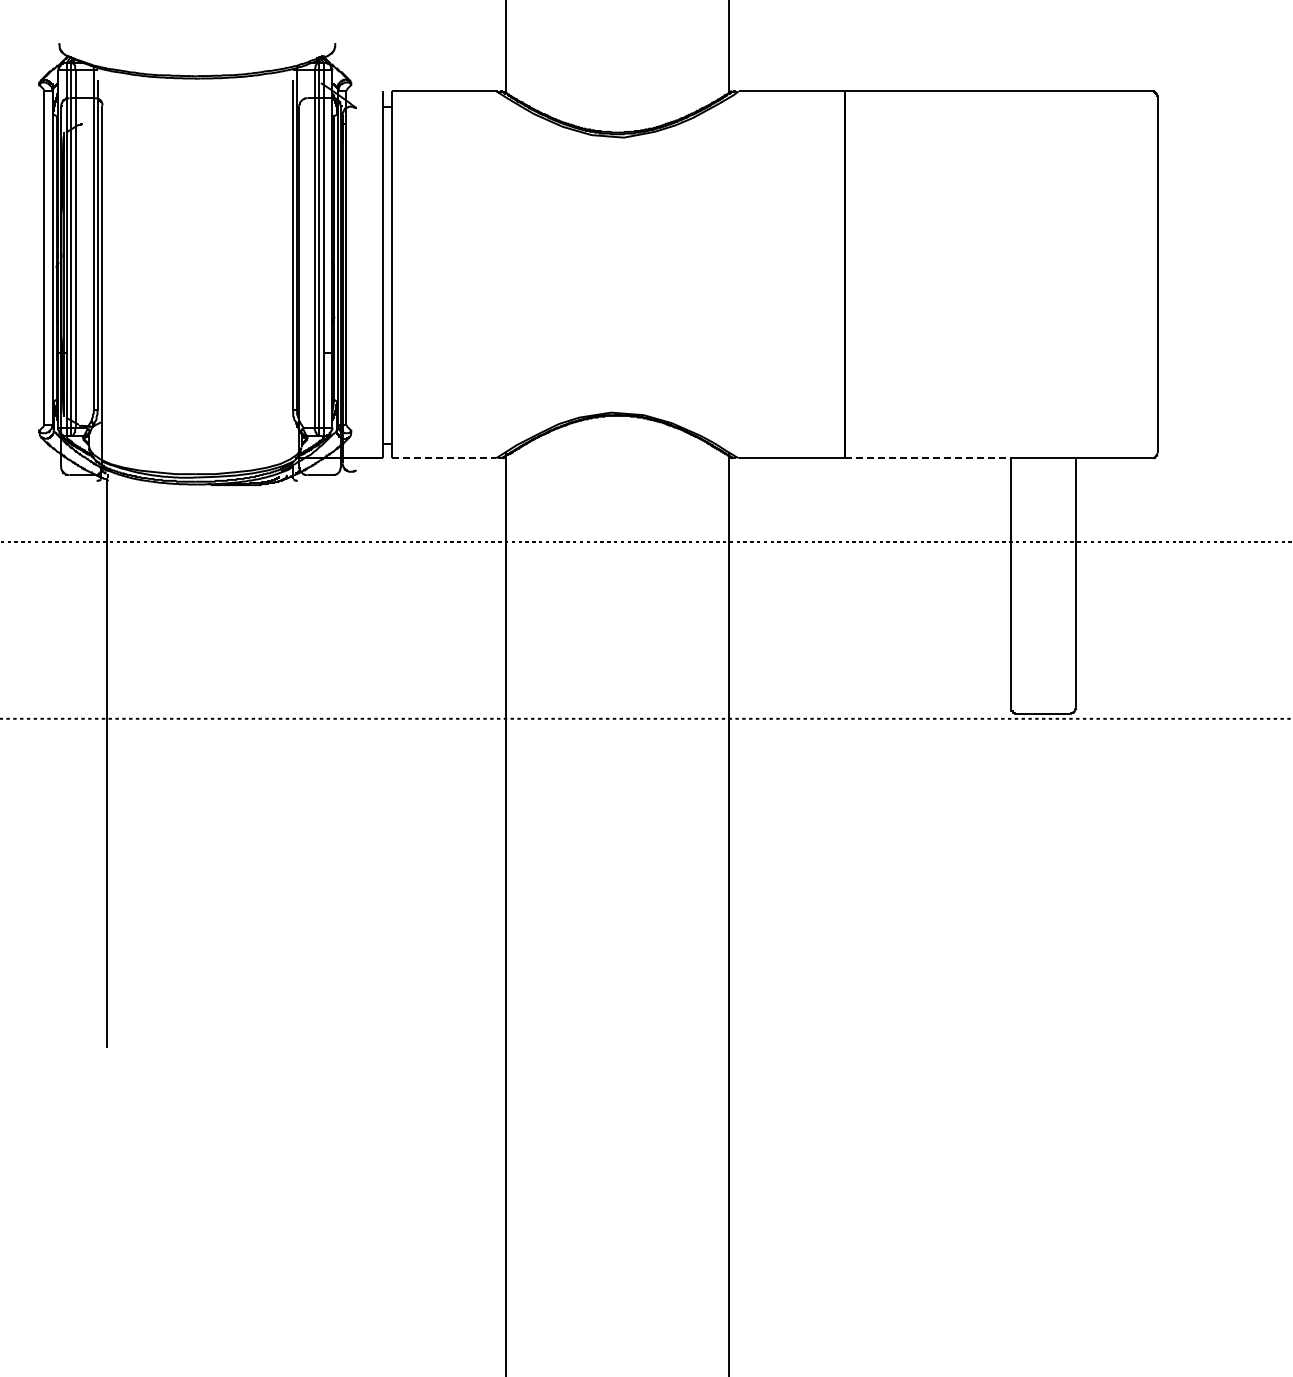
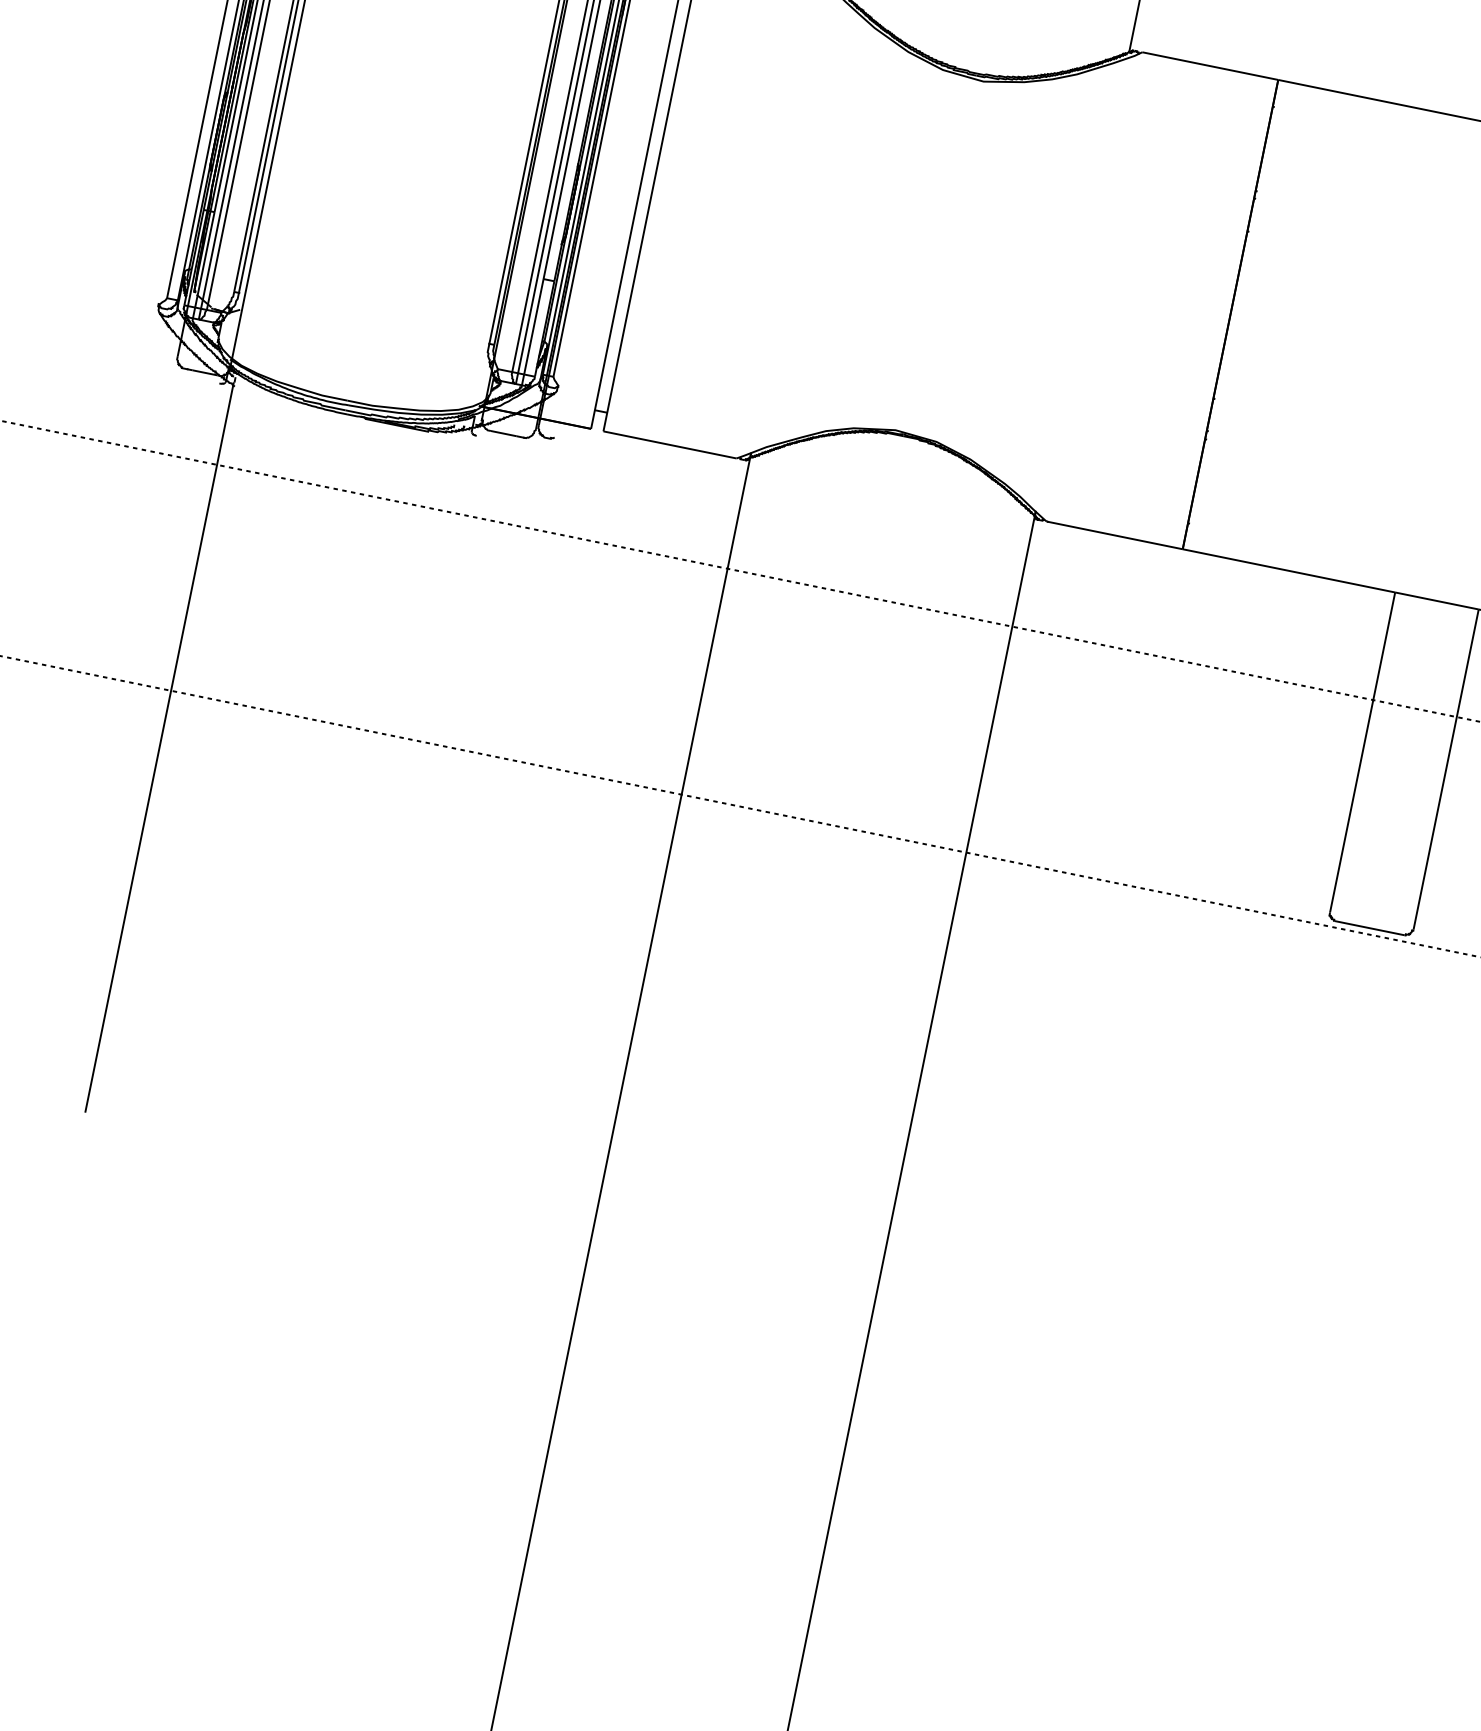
line: (444, 458) -> (670, 445), dashed -> solid
line: (927, 458) -> (1288, 571), dashed -> solid

